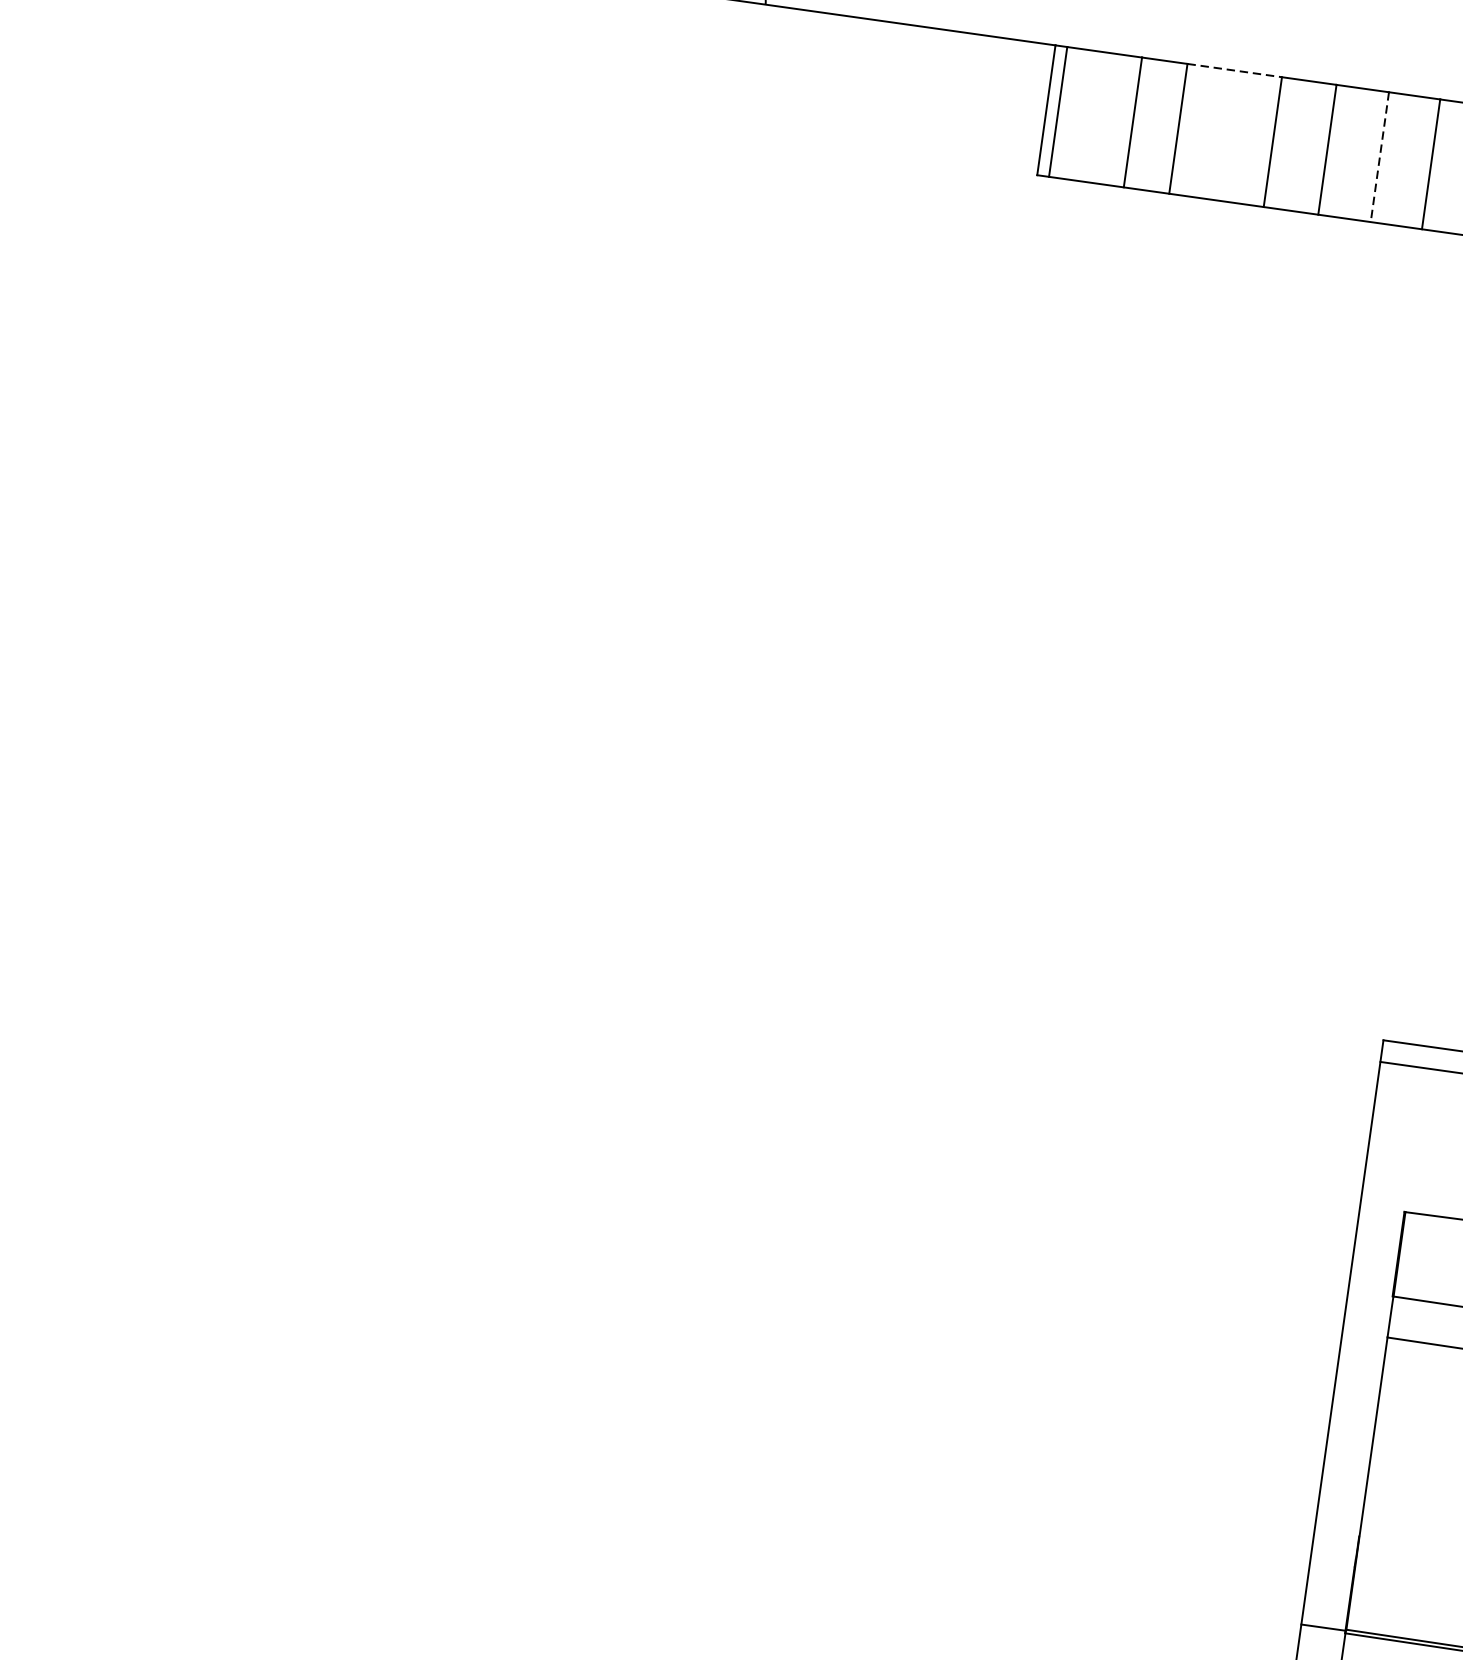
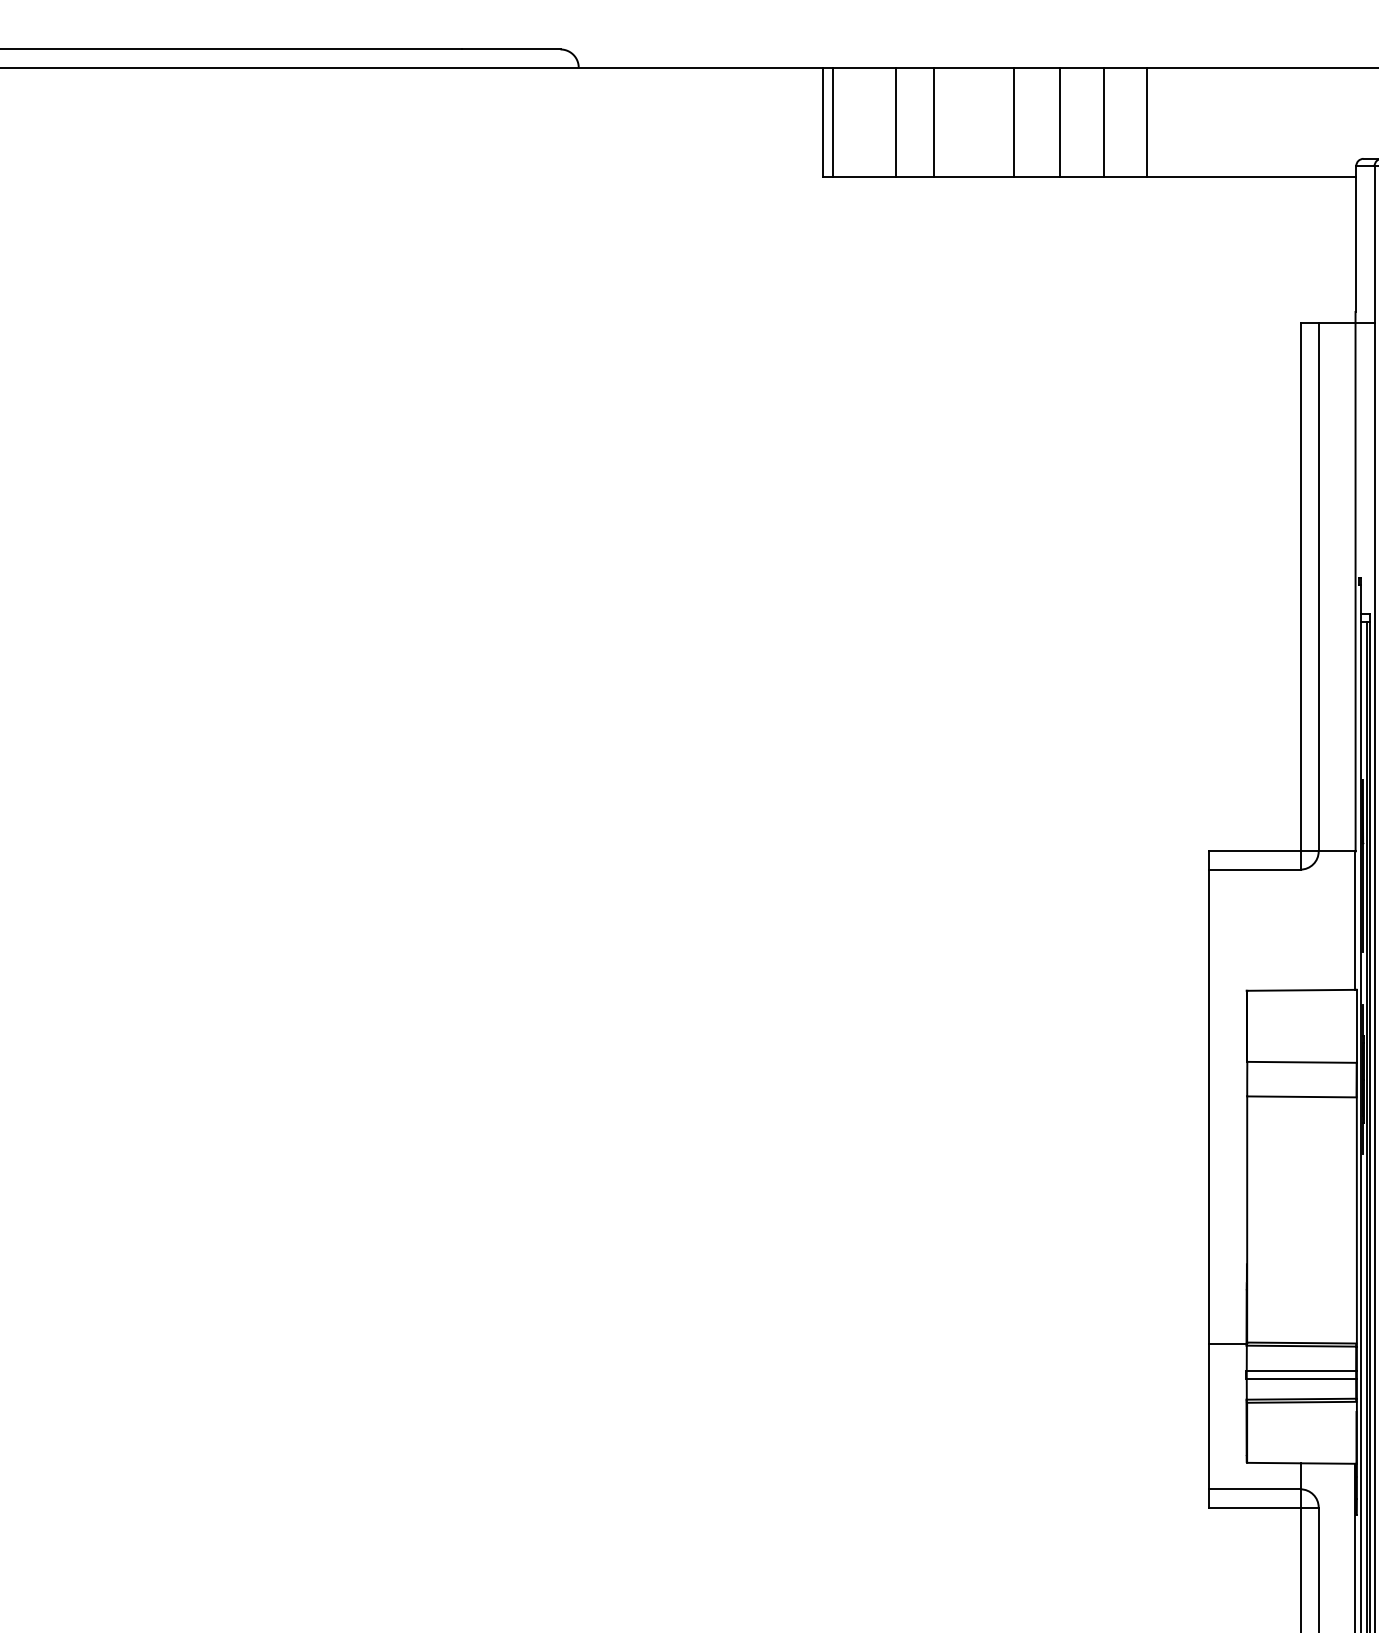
line: (1234, 70) -> (973, 67), dashed -> solid
line: (1379, 157) -> (1103, 122), dashed -> solid

